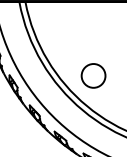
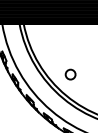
circle: (93, 75) -> (70, 74), size x0.6

